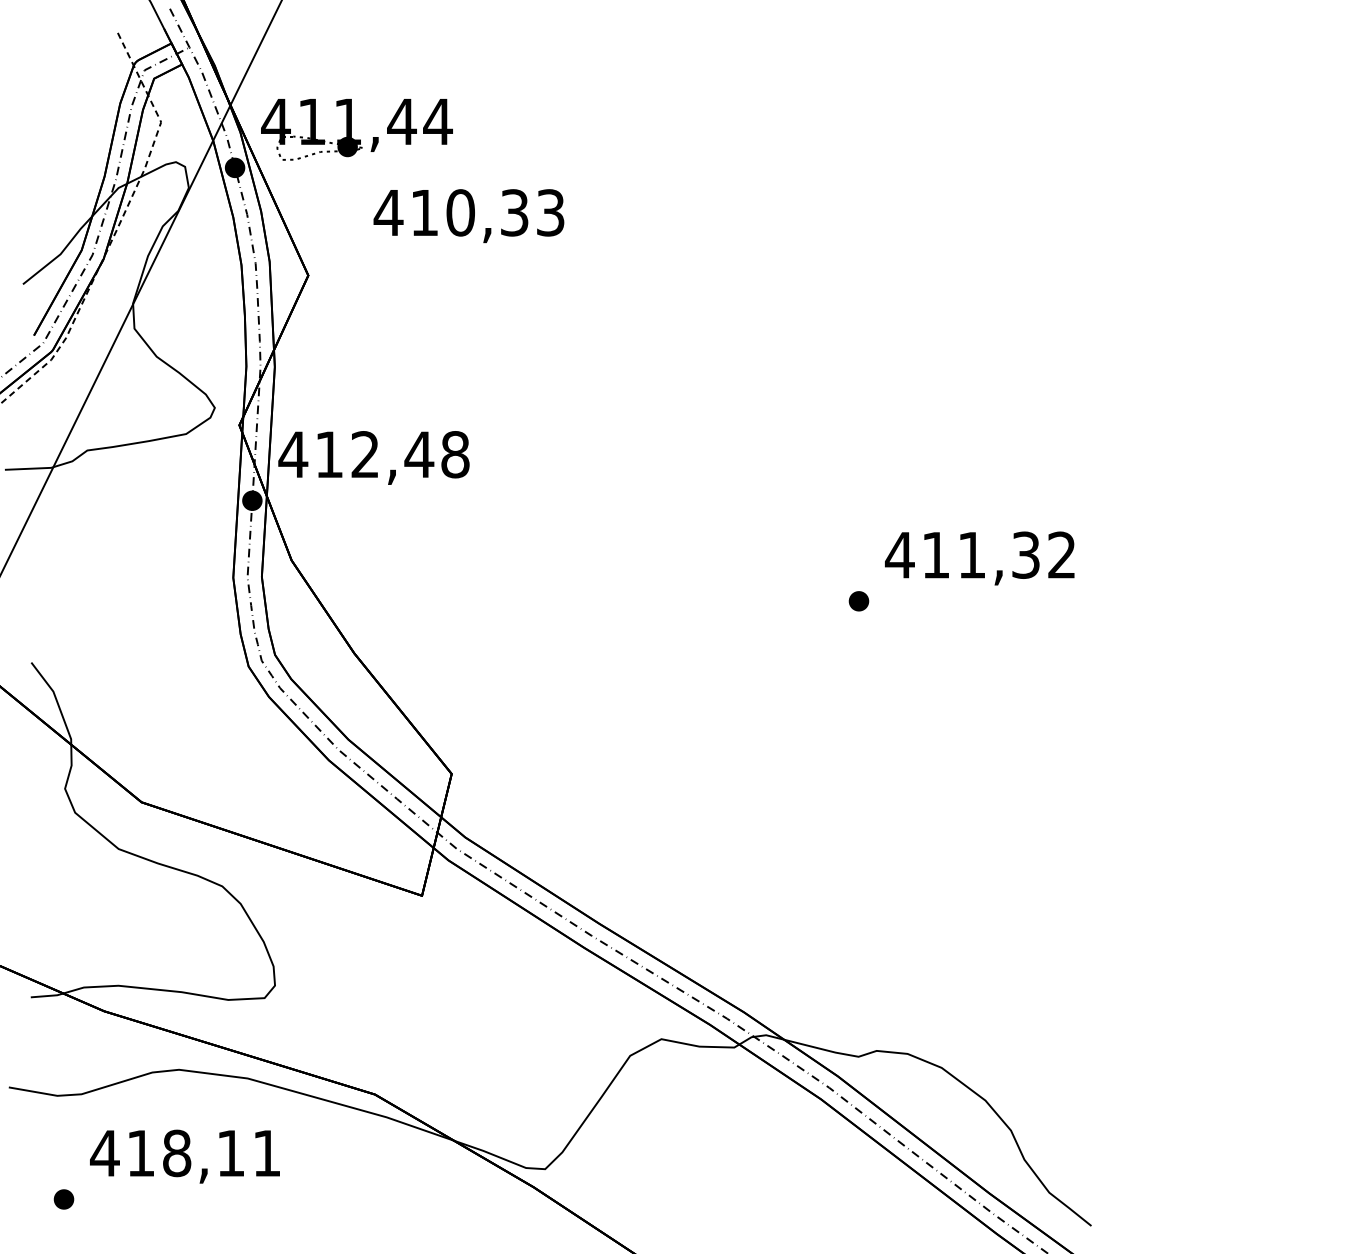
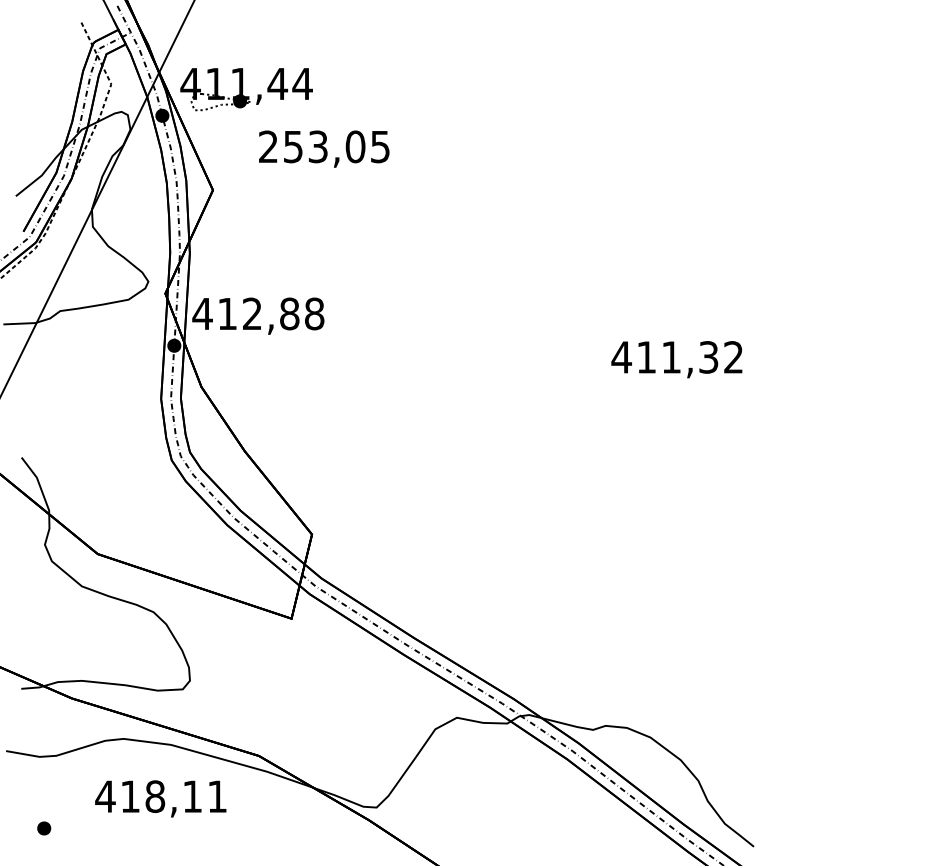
text: (468, 212) -> (323, 146), 410,33 -> 253,05
text: (419, 454) -> (289, 313), 412,48 -> 412,88
text: (979, 558) -> (676, 359), moved
part: (859, 601) -> (593, 415), removed
text: (184, 1156) -> (160, 798), moved

